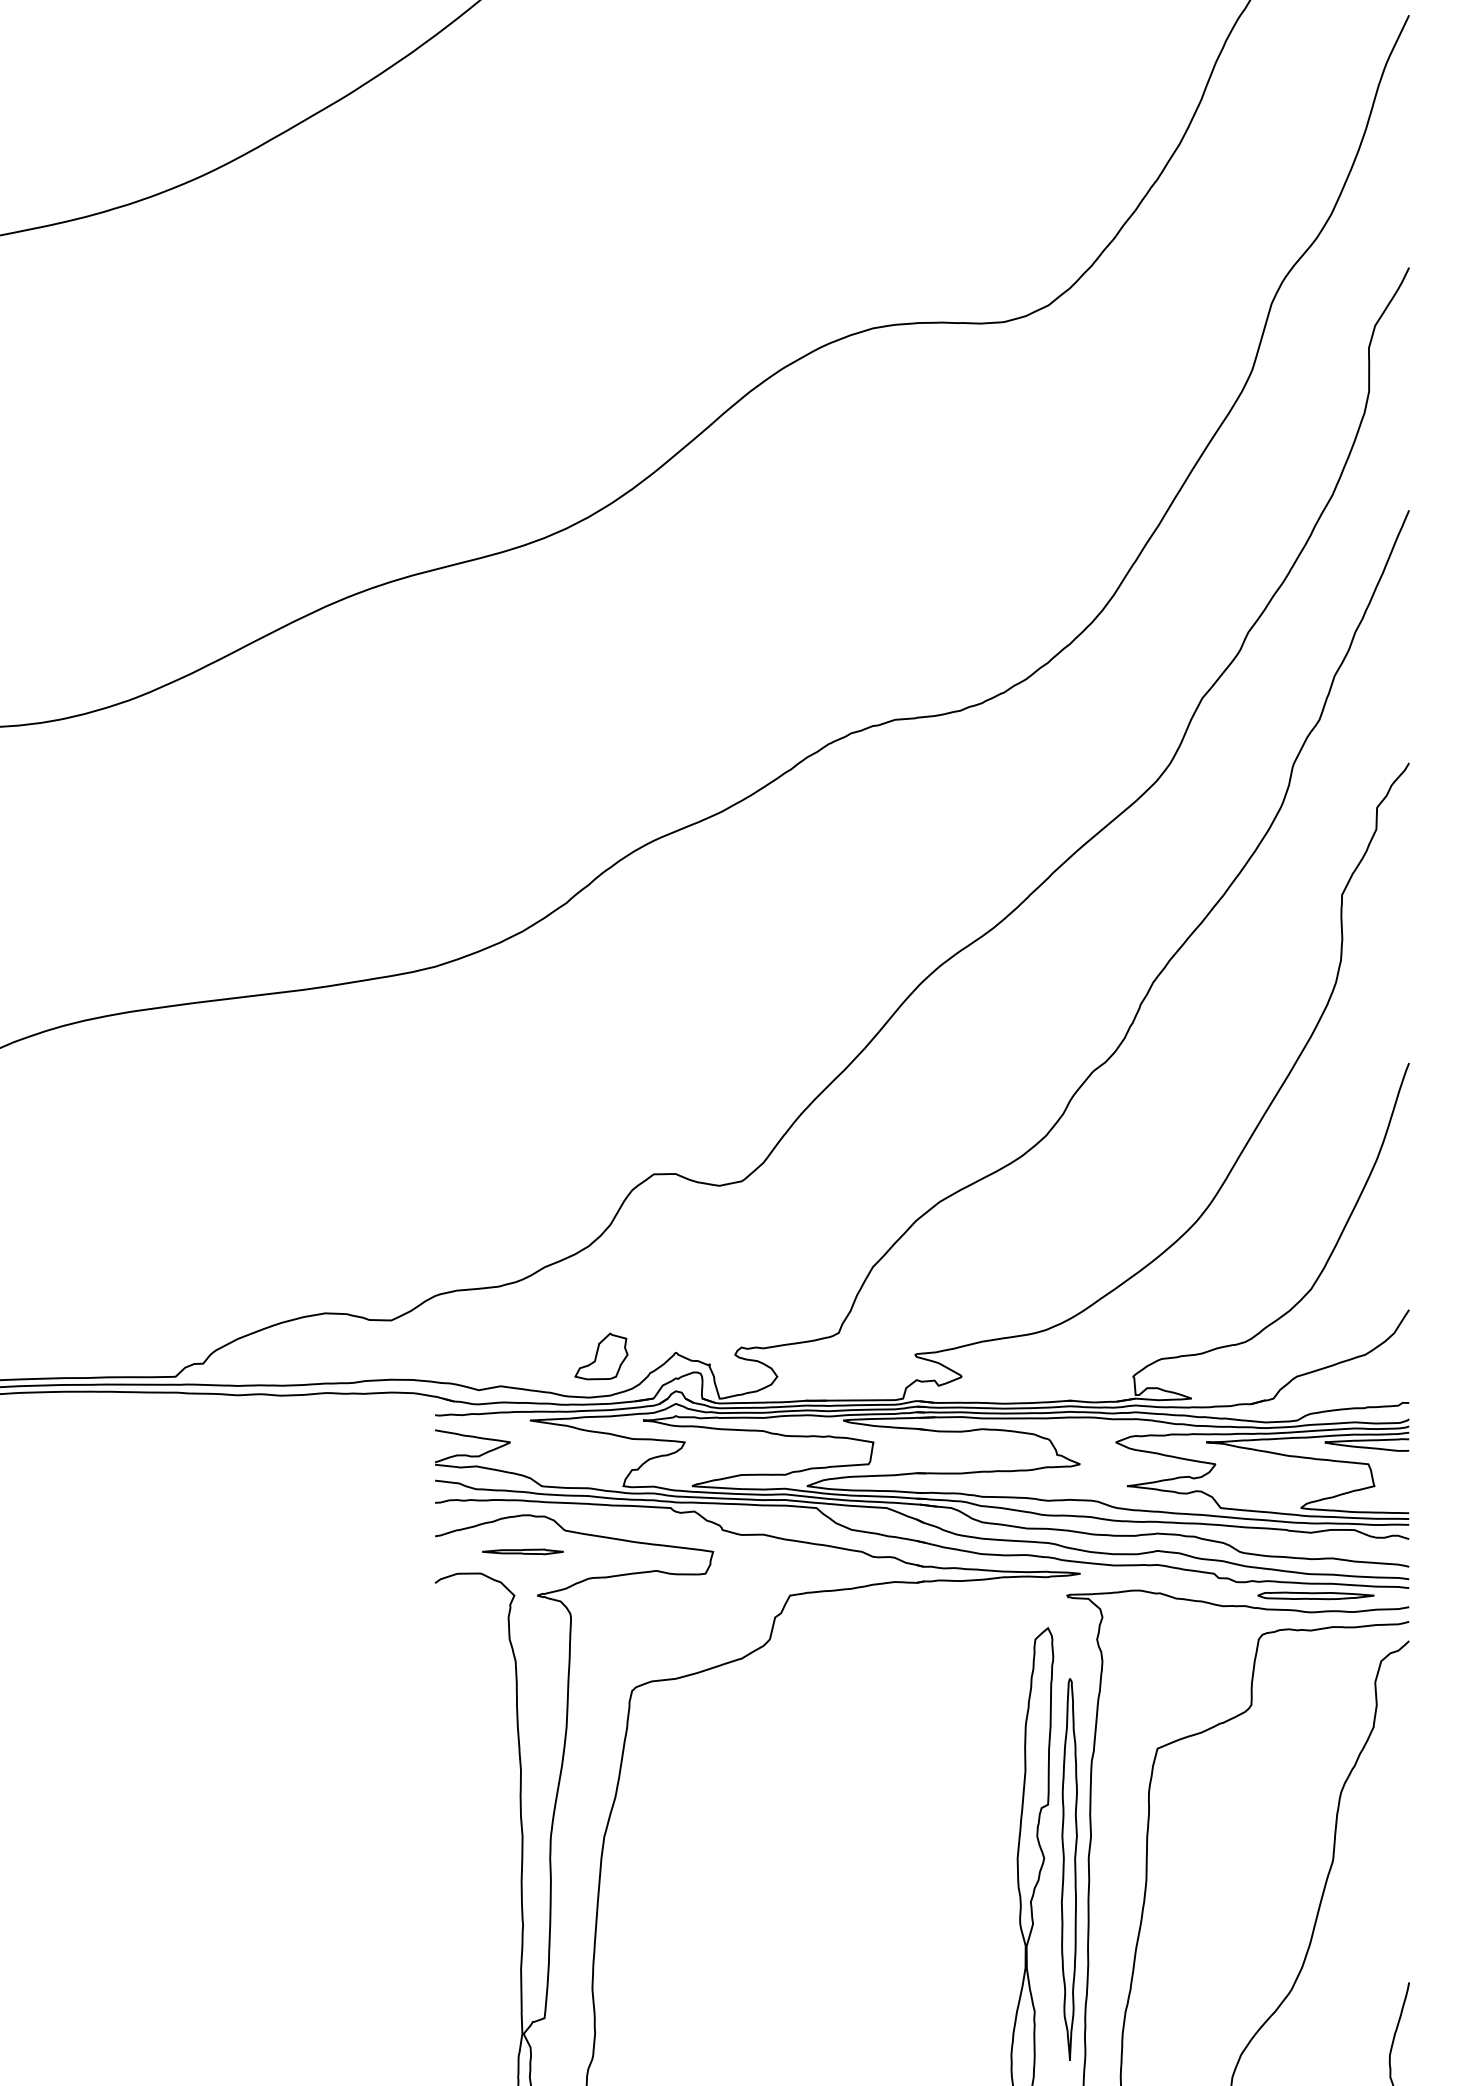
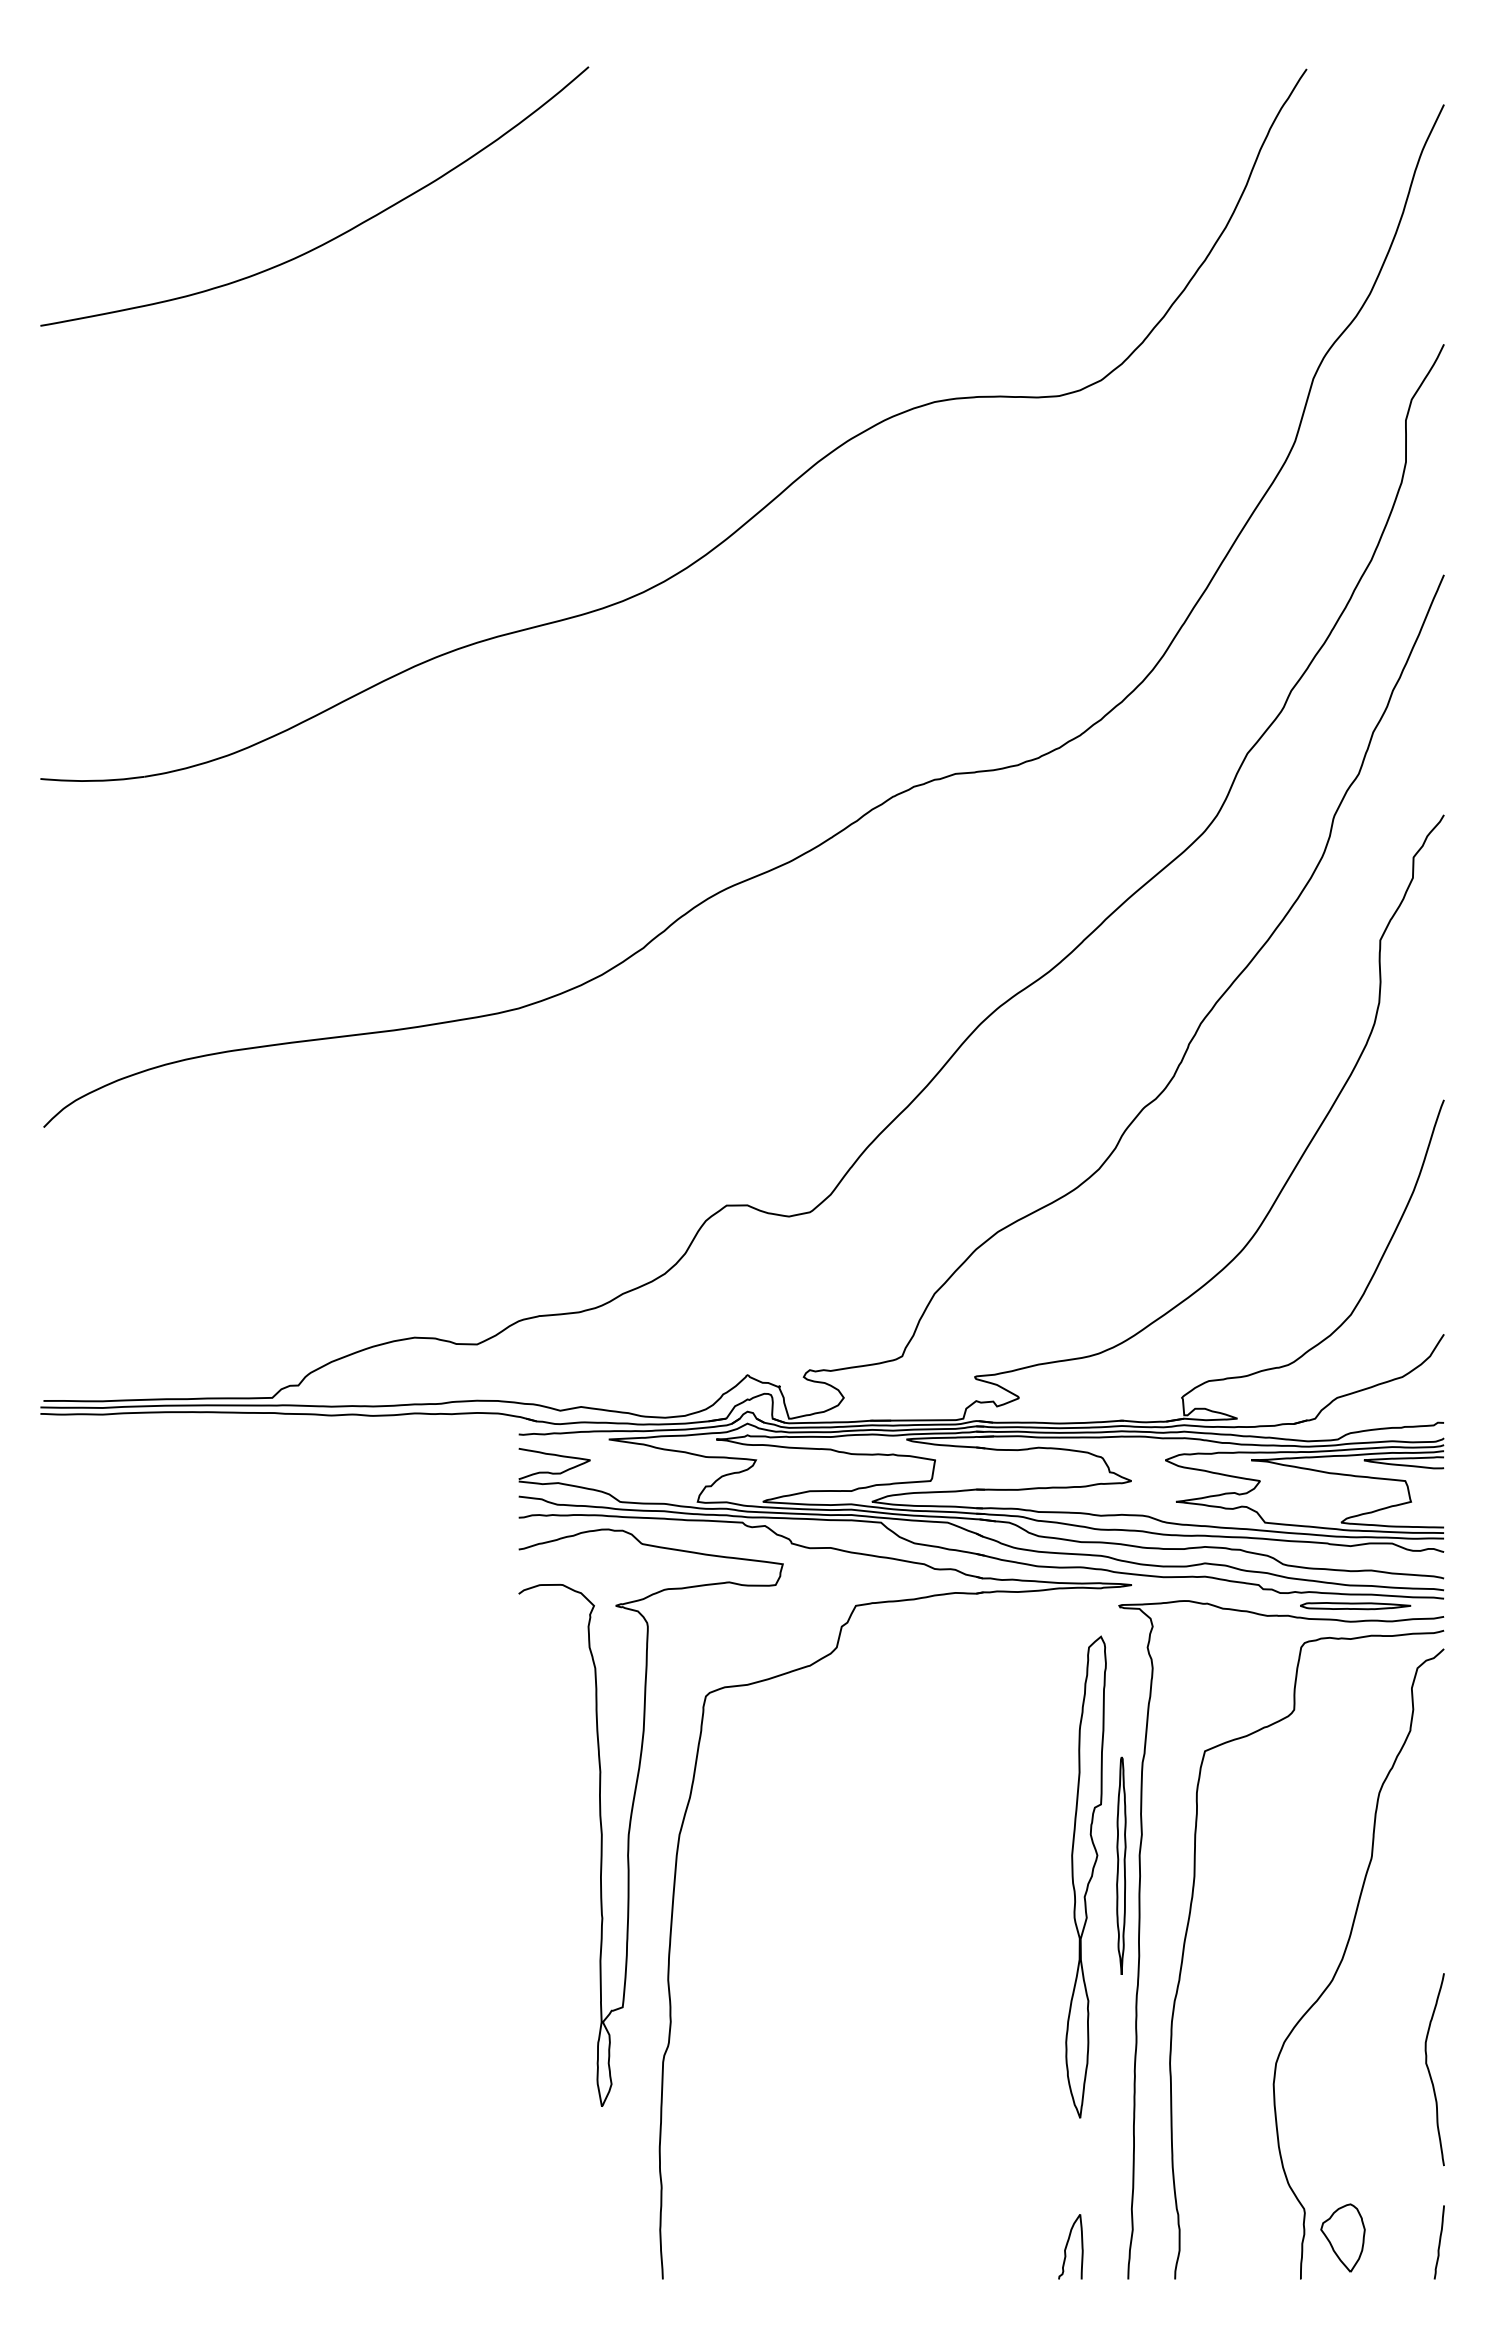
part: (601, 1356) -> (676, 1378), removed
part: (522, 1552) -> (601, 1564), removed
part: (1069, 1868) -> (1121, 1865), size x0.6

